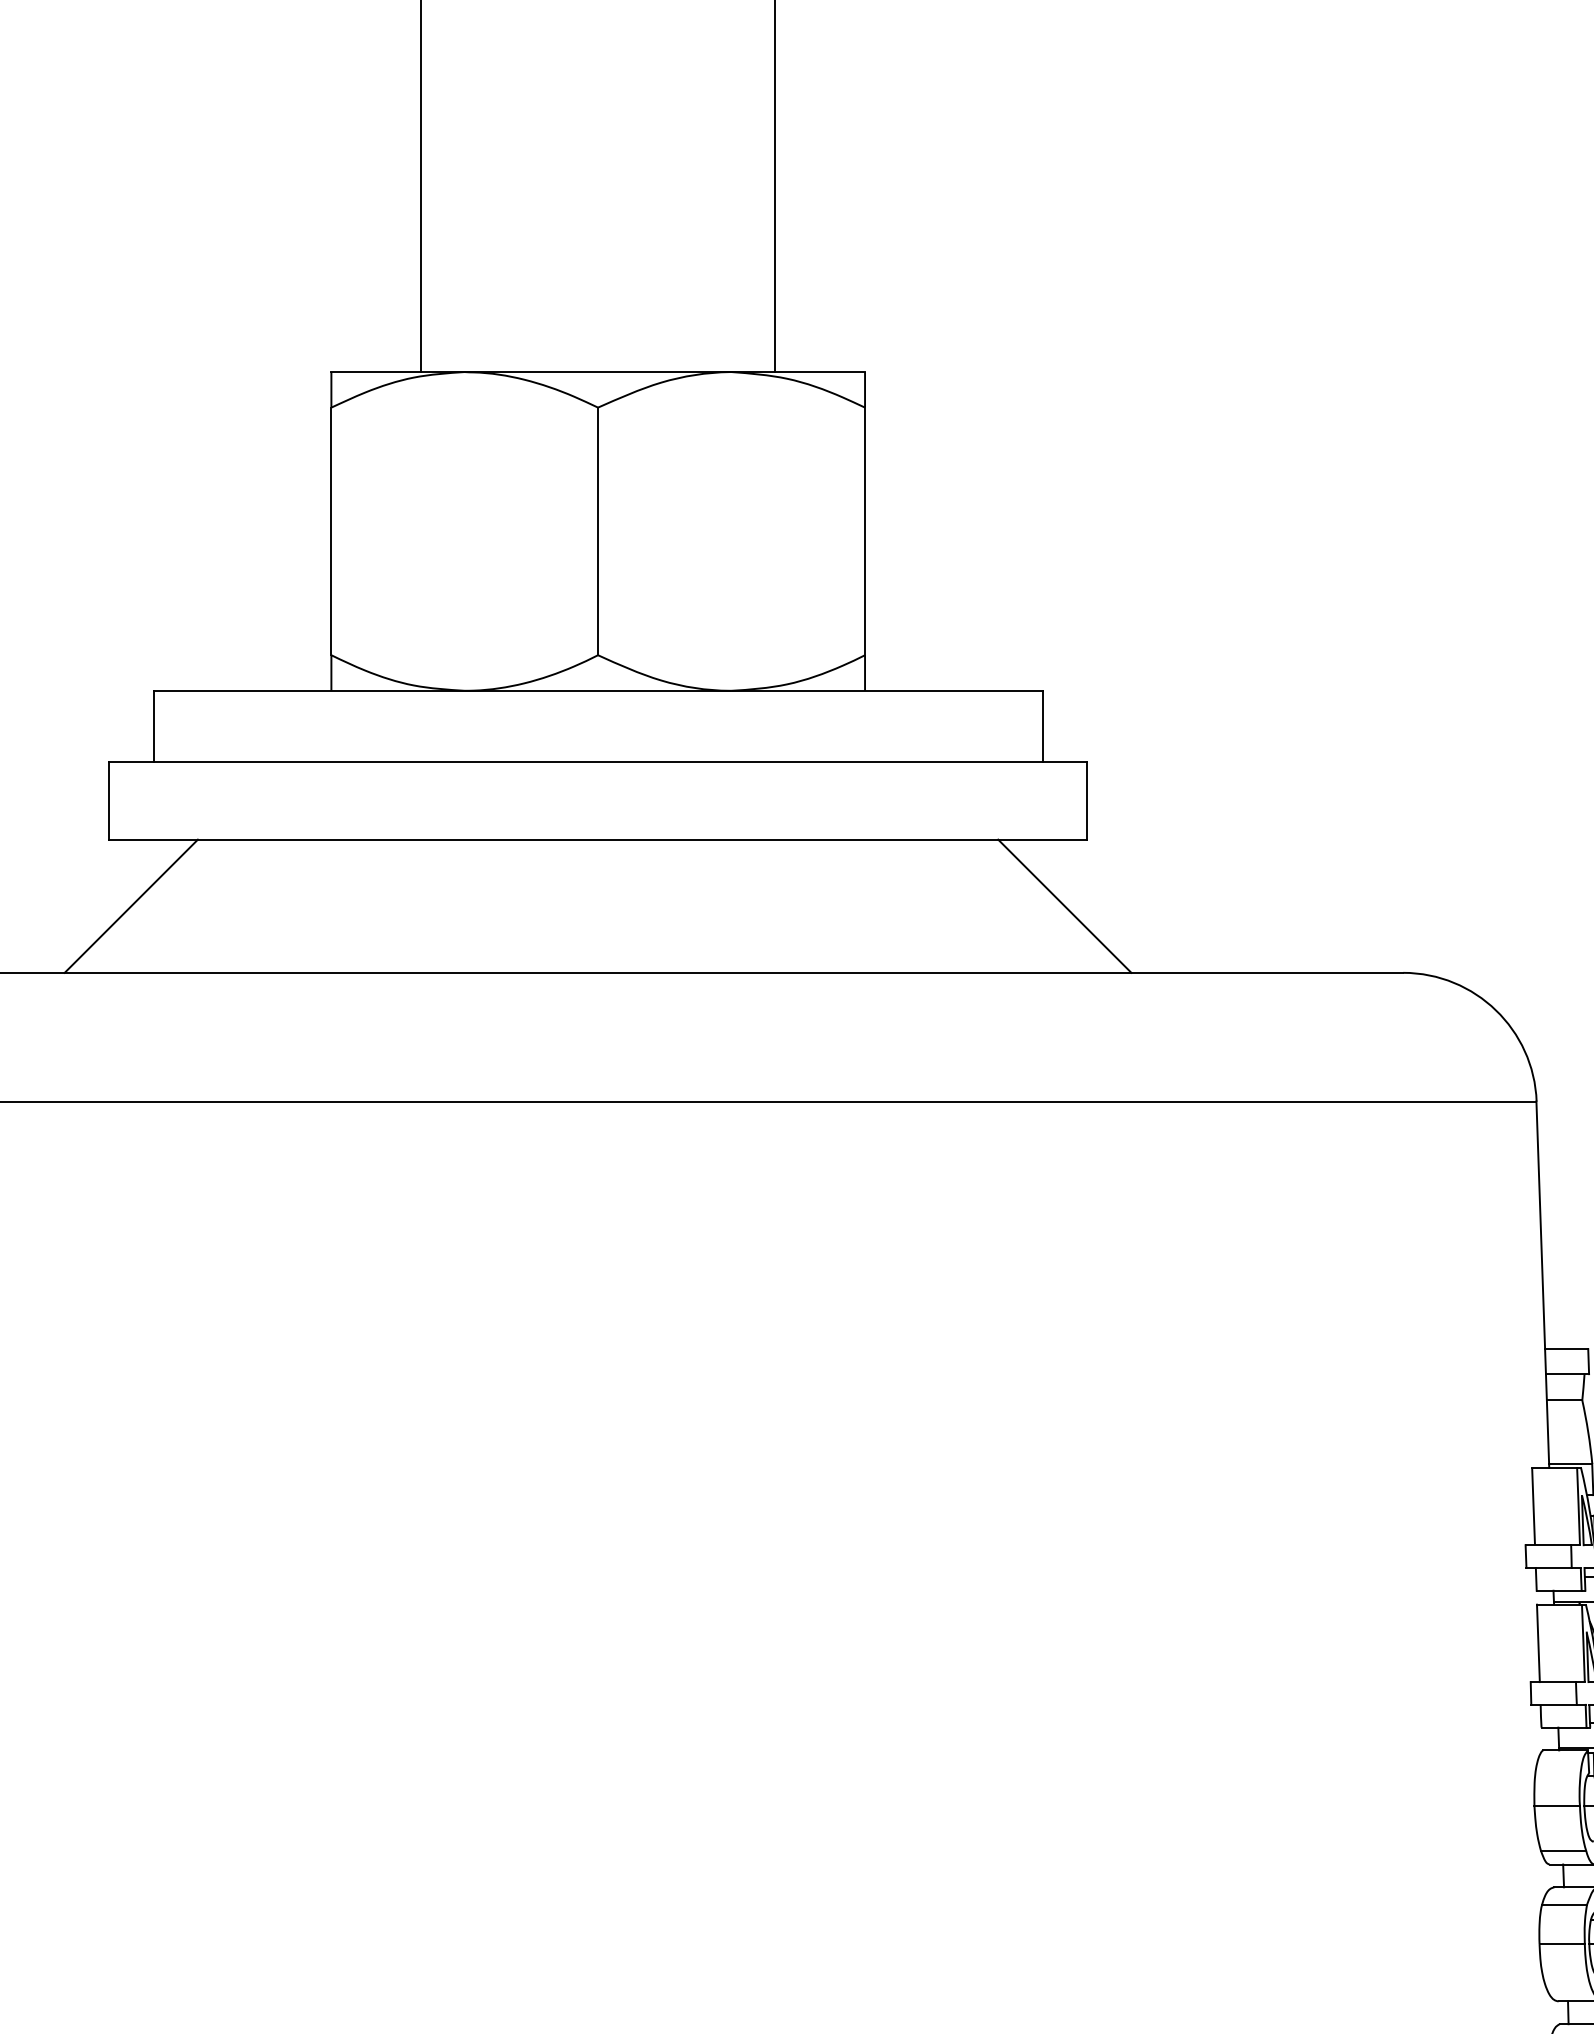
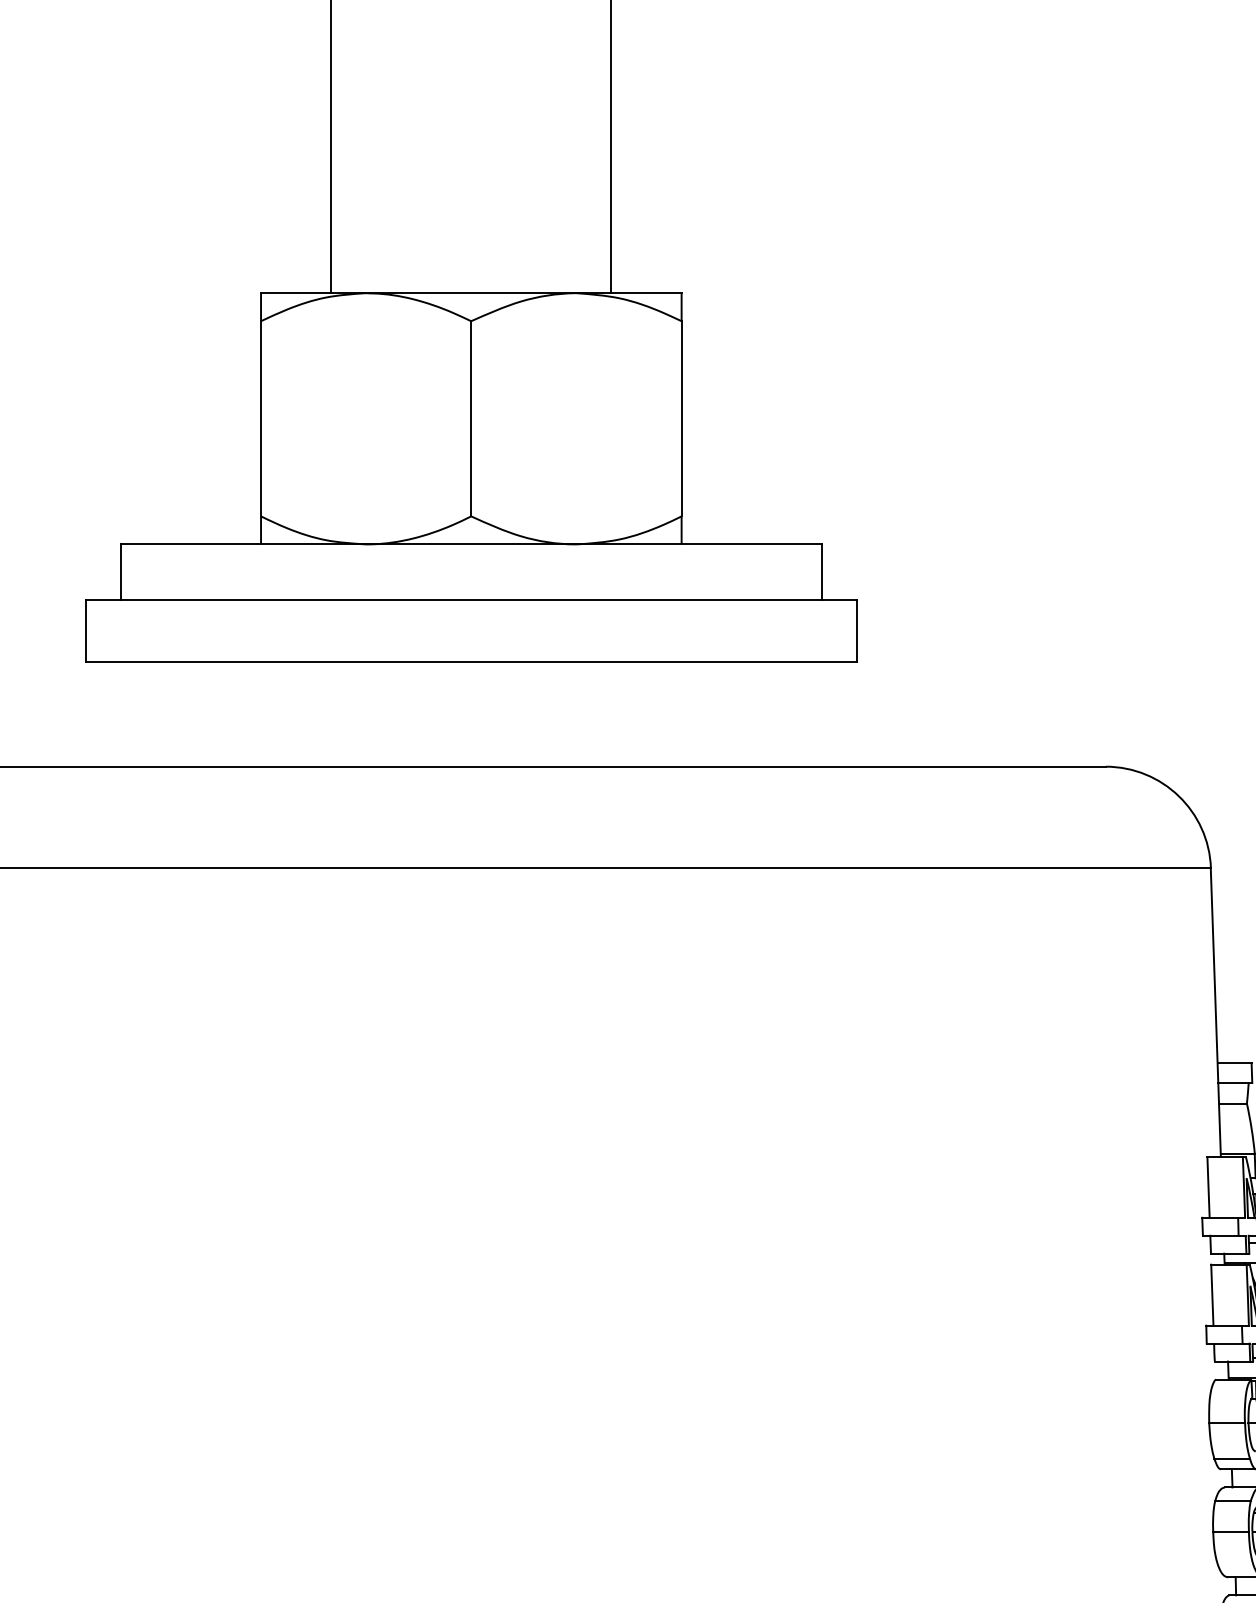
line: (130, 905) -> (102, 713), removed
line: (1064, 905) -> (838, 713), removed

